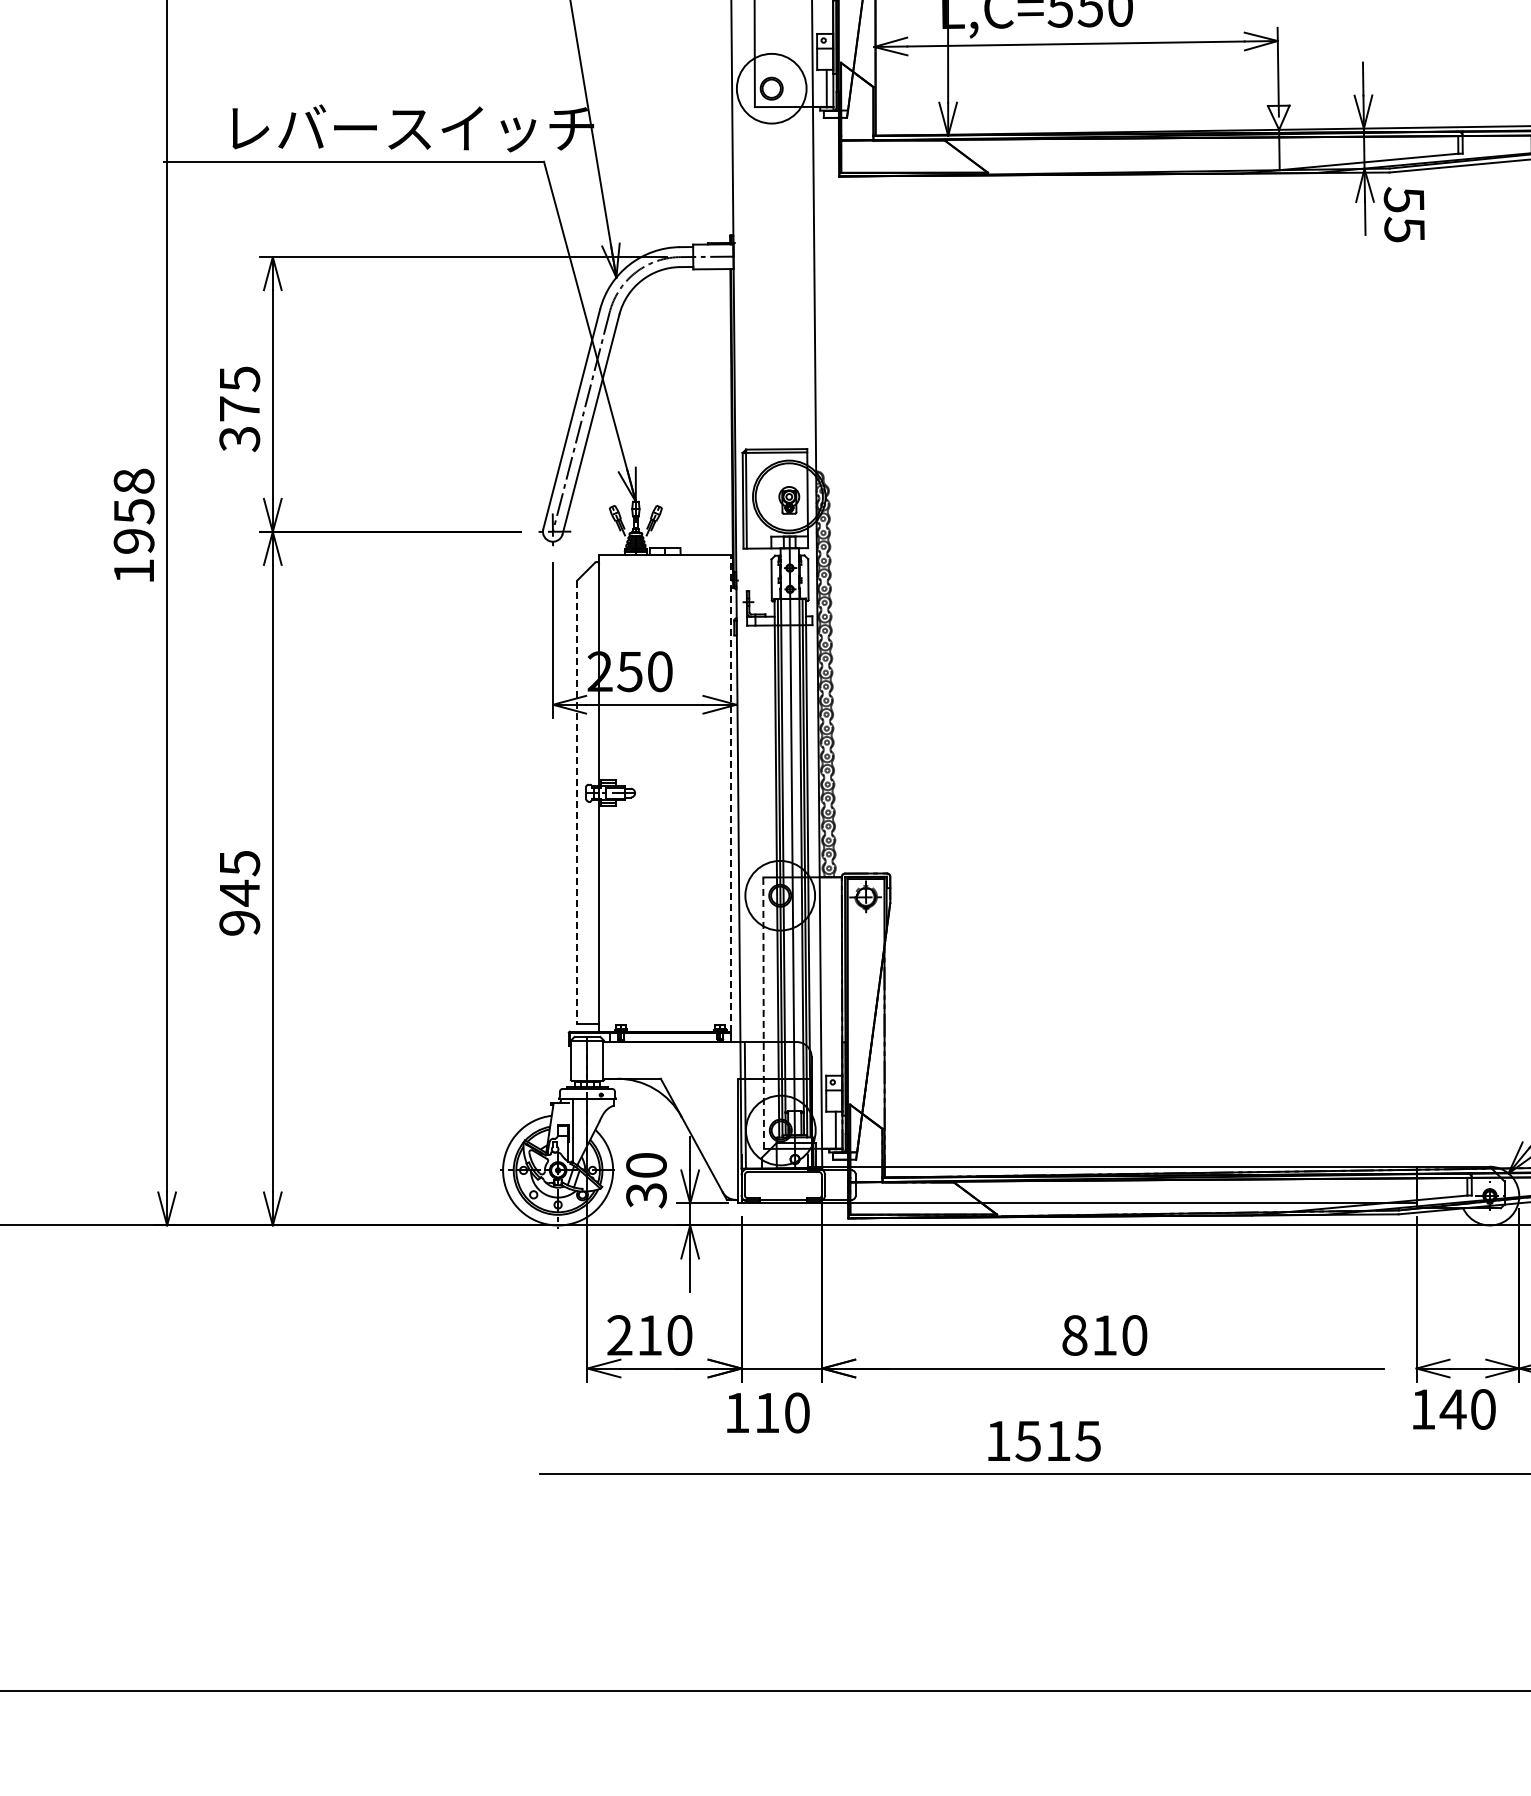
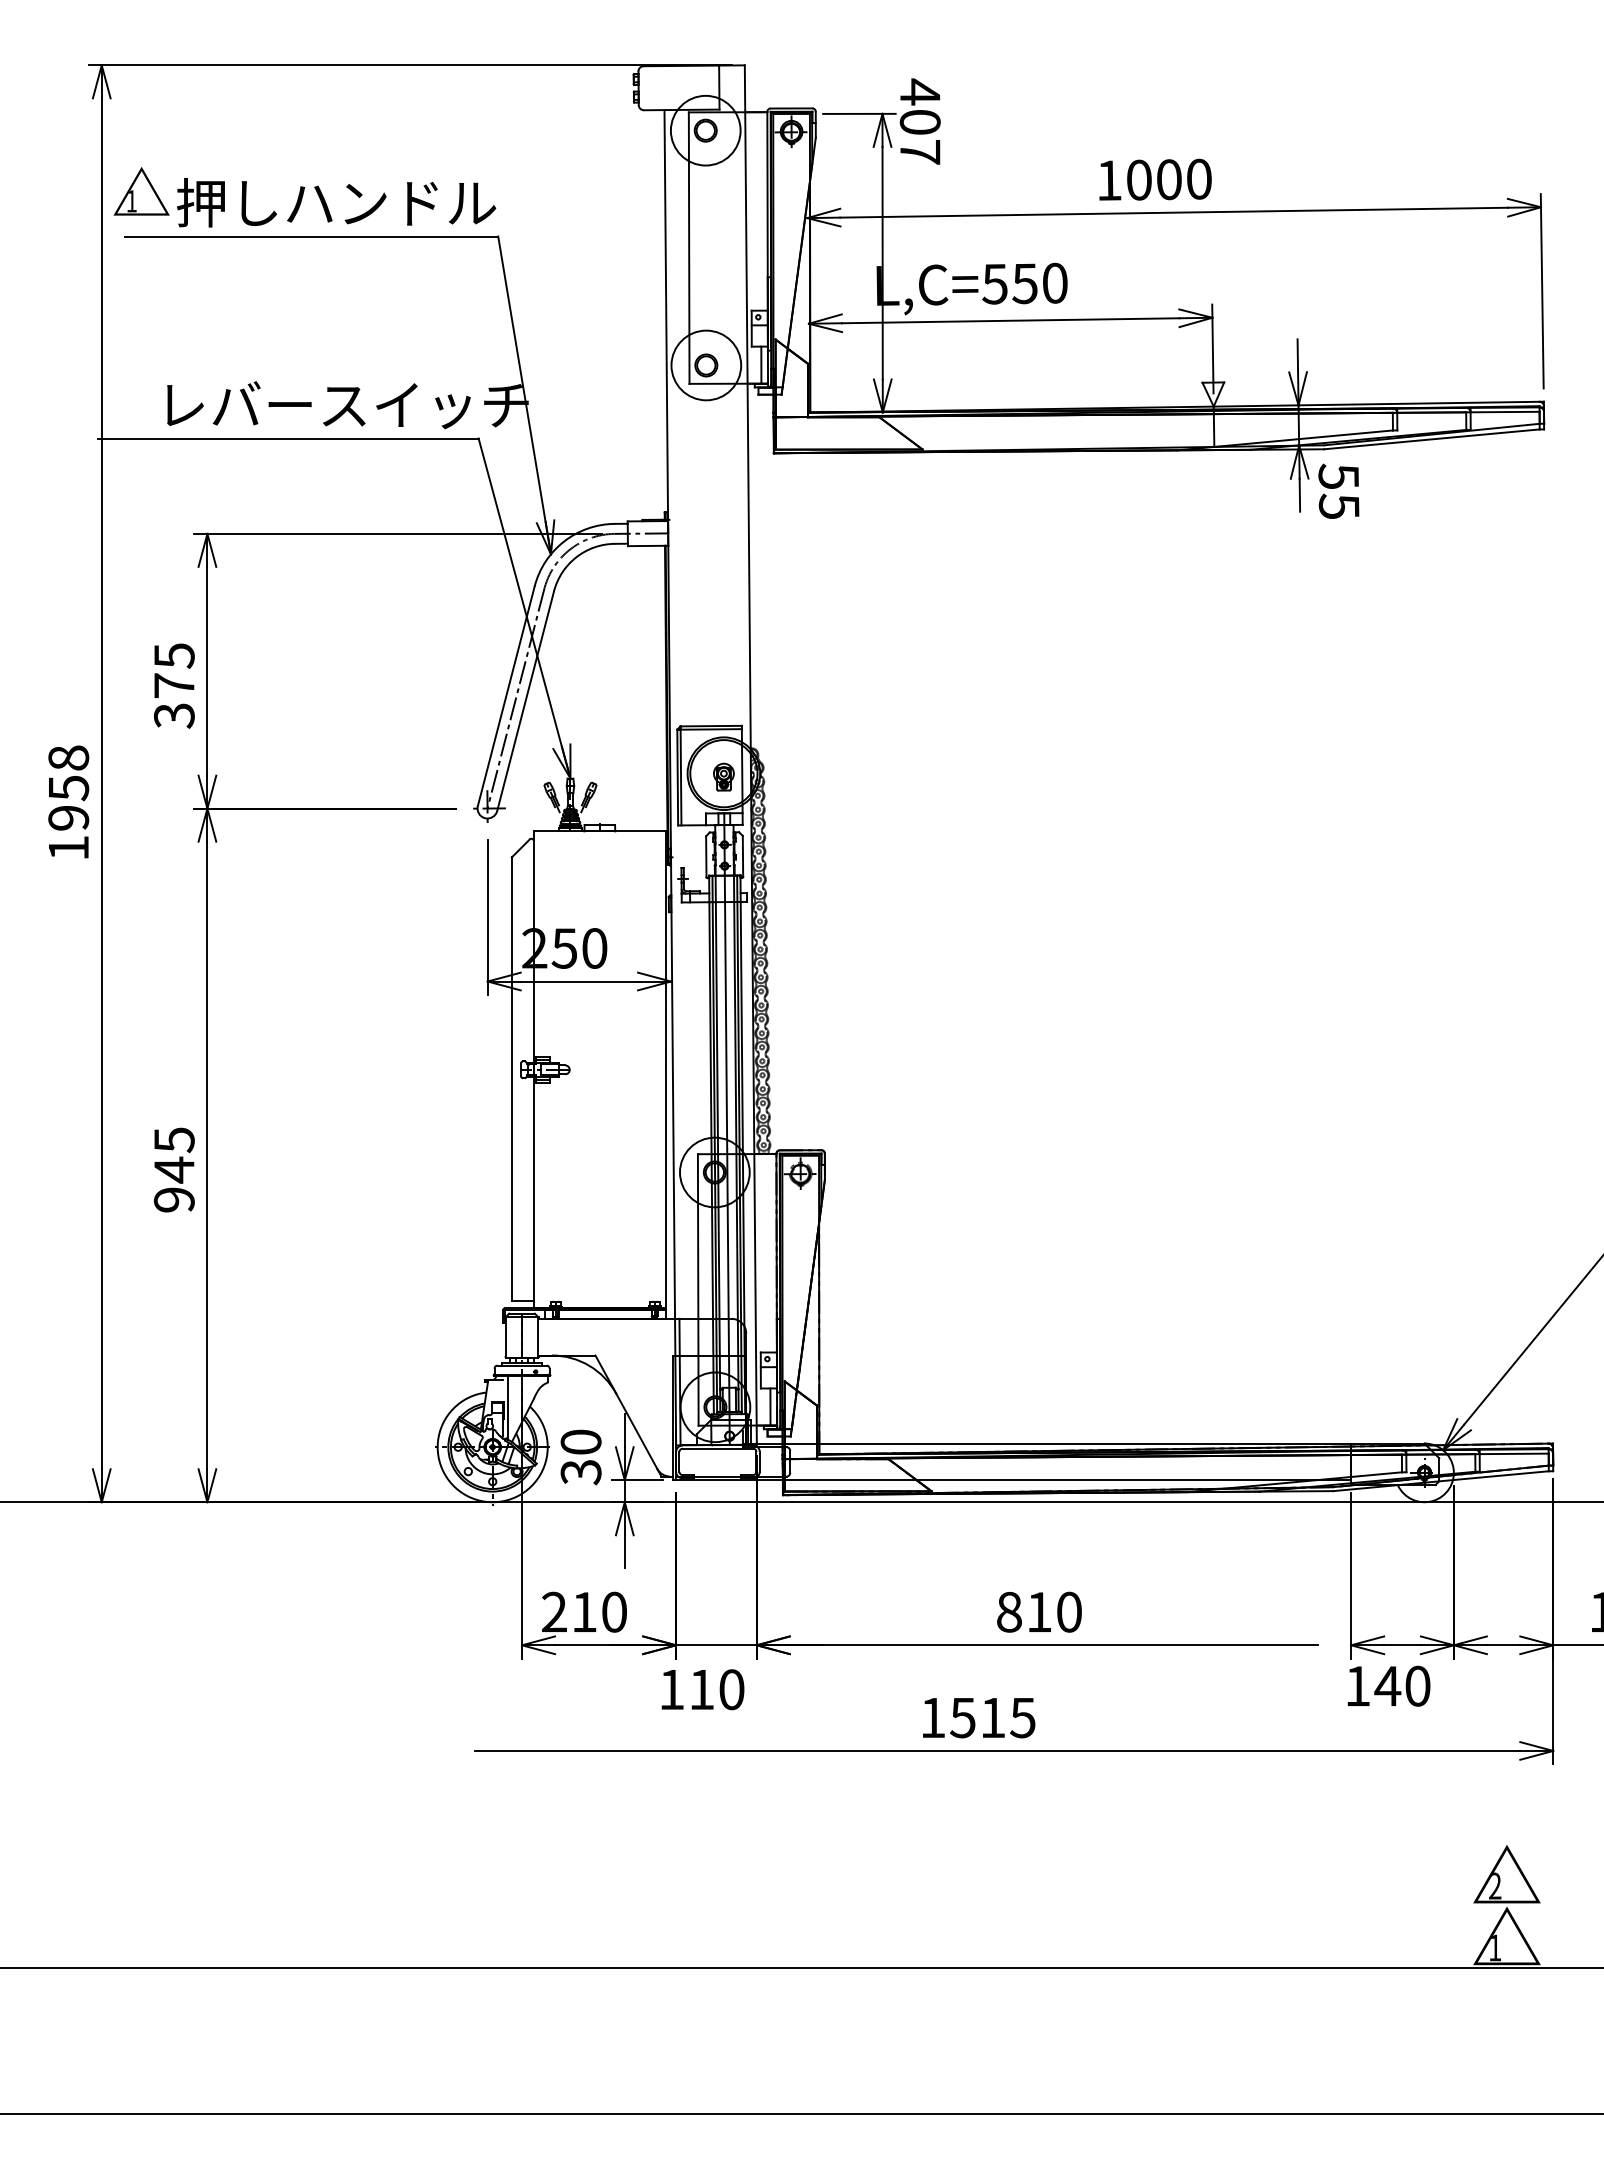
line: (730, 792) -> (665, 1069), dashed -> solid
line: (576, 802) -> (511, 1079), dashed -> solid
line: (763, 1012) -> (698, 1289), dashed -> solid

